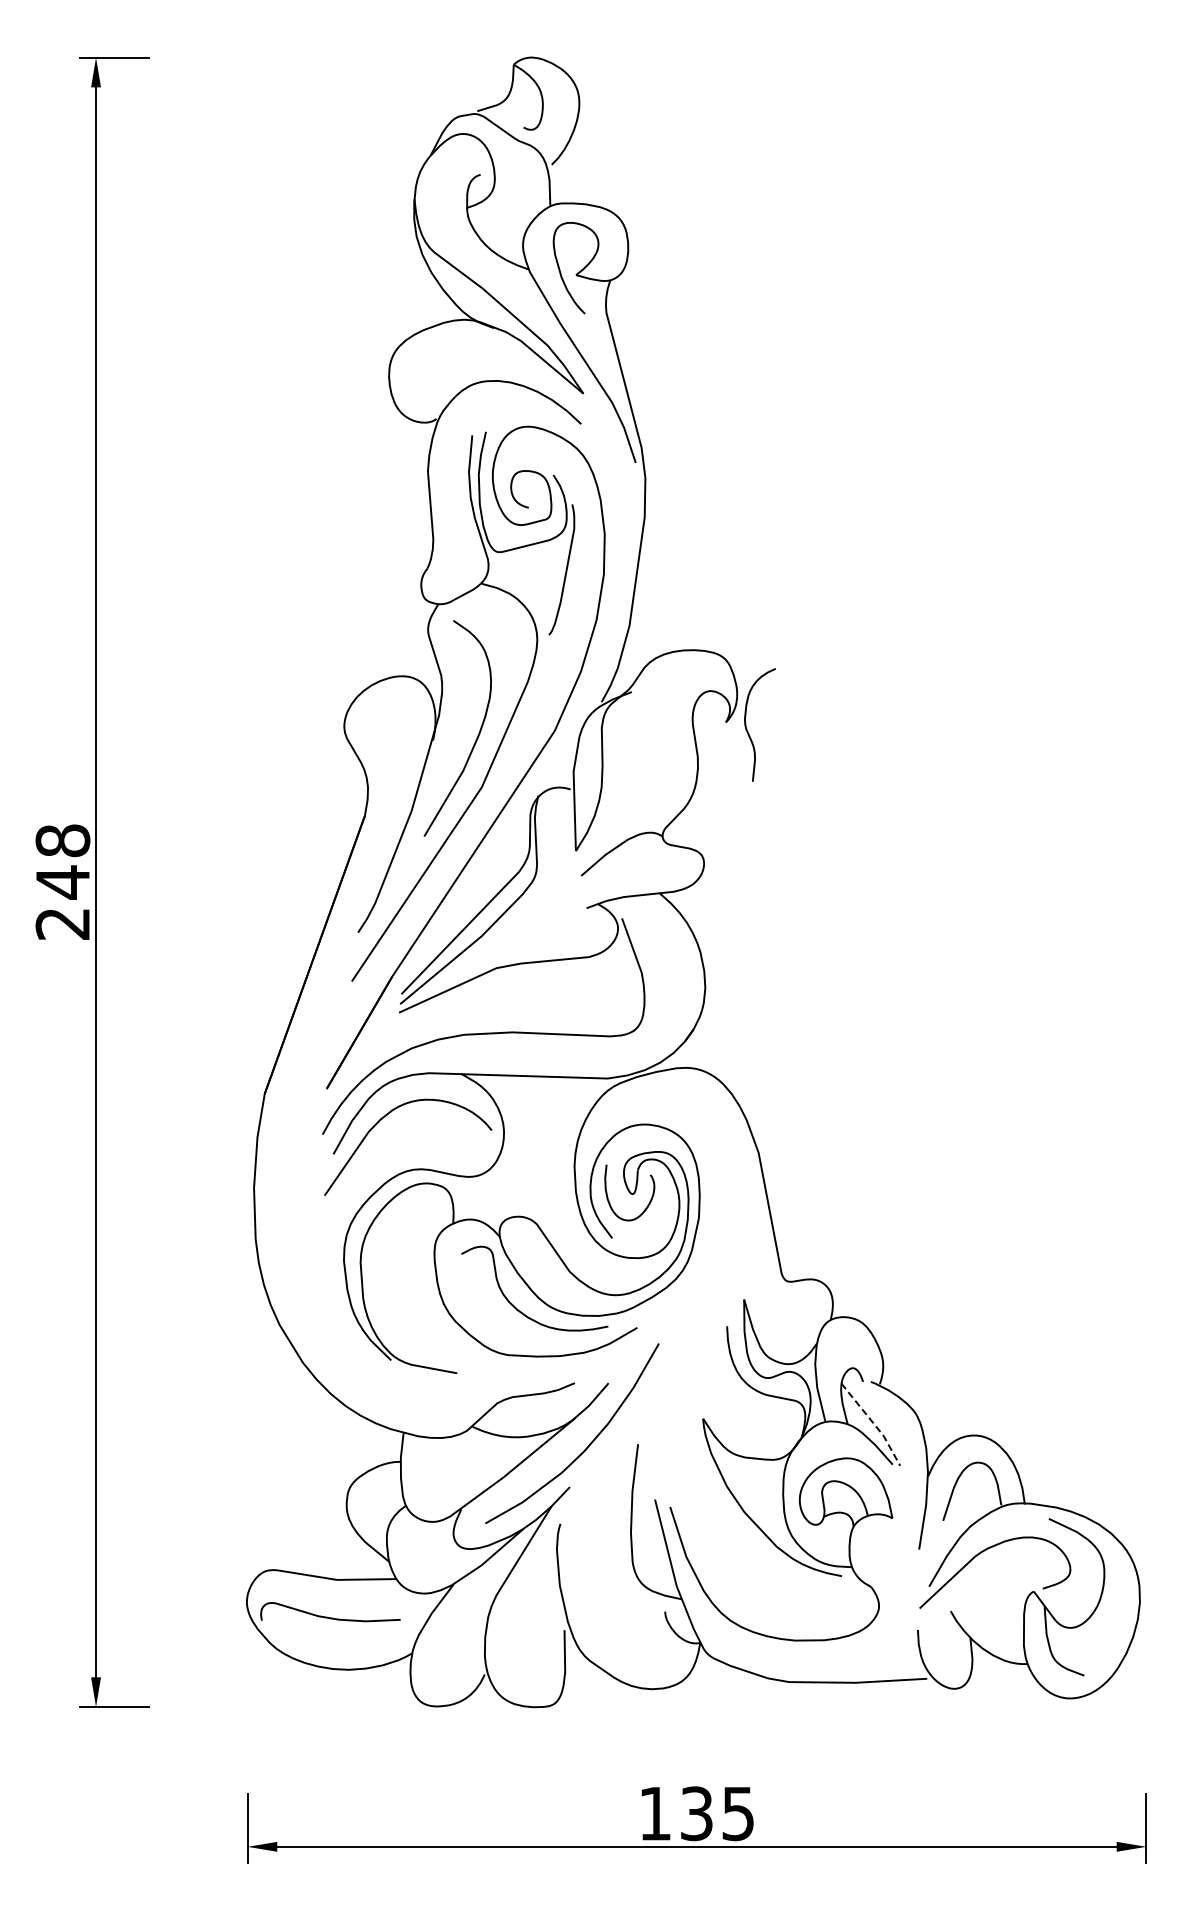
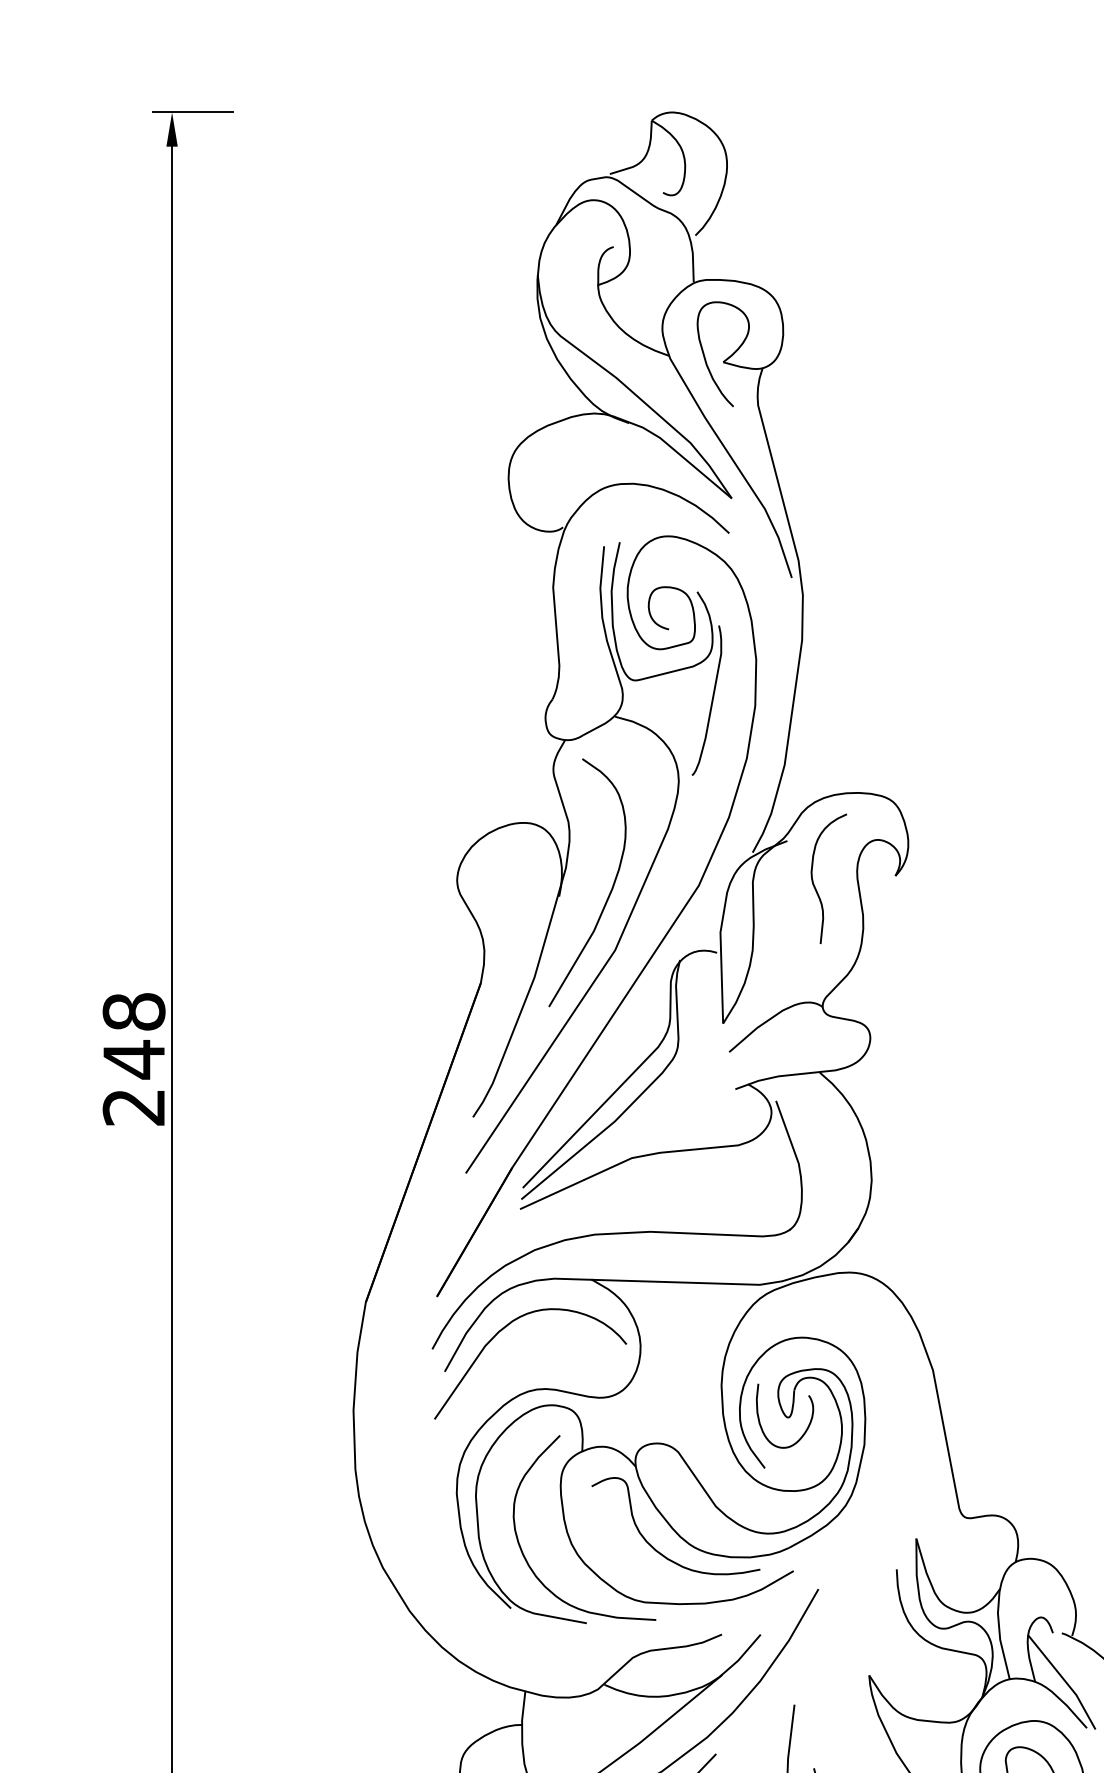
curve: (747, 728) -> (814, 882), moved
curve: (401, 1309) -> (522, 1550), added
line: (873, 1423) -> (1064, 1680), dashed -> solid

